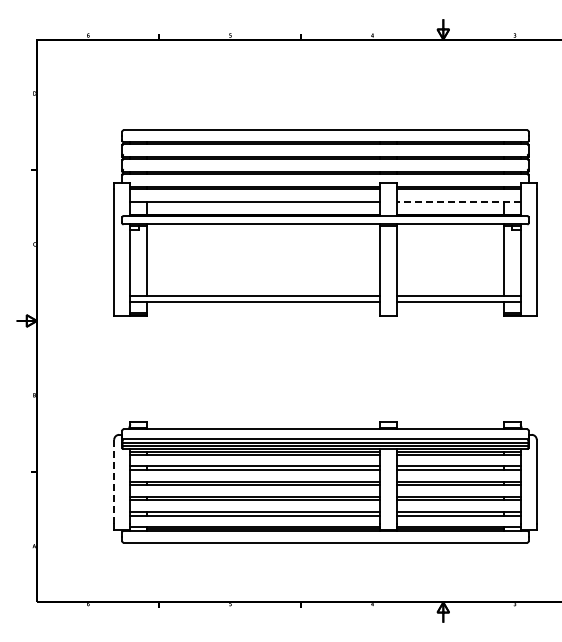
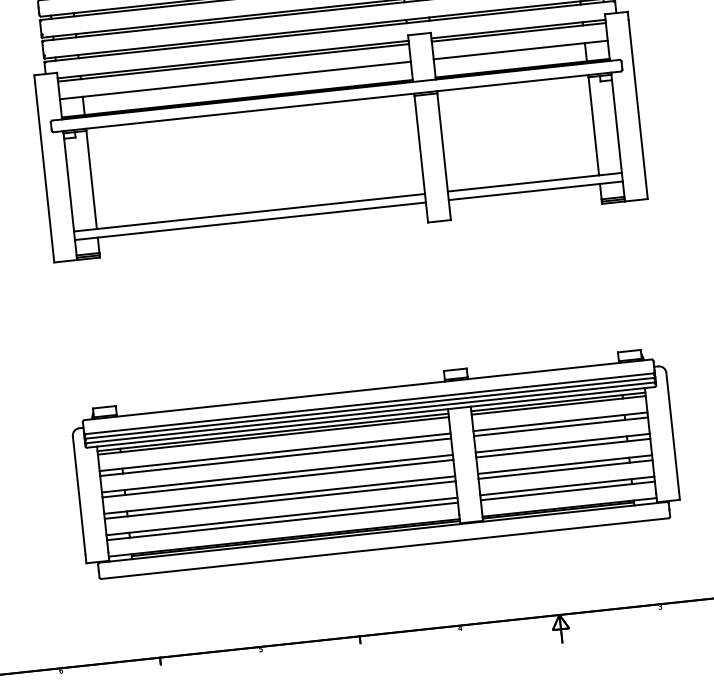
line: (458, 201) -> (520, 49), dashed -> solid
line: (114, 481) -> (79, 494), dashed -> solid

